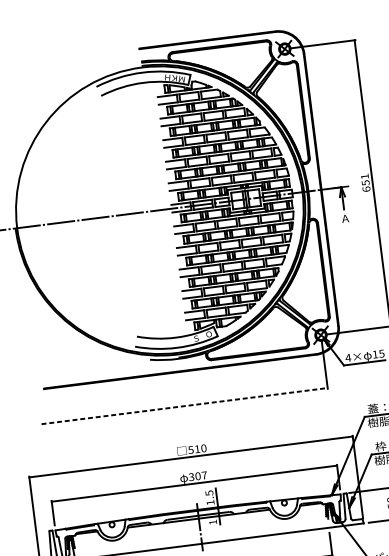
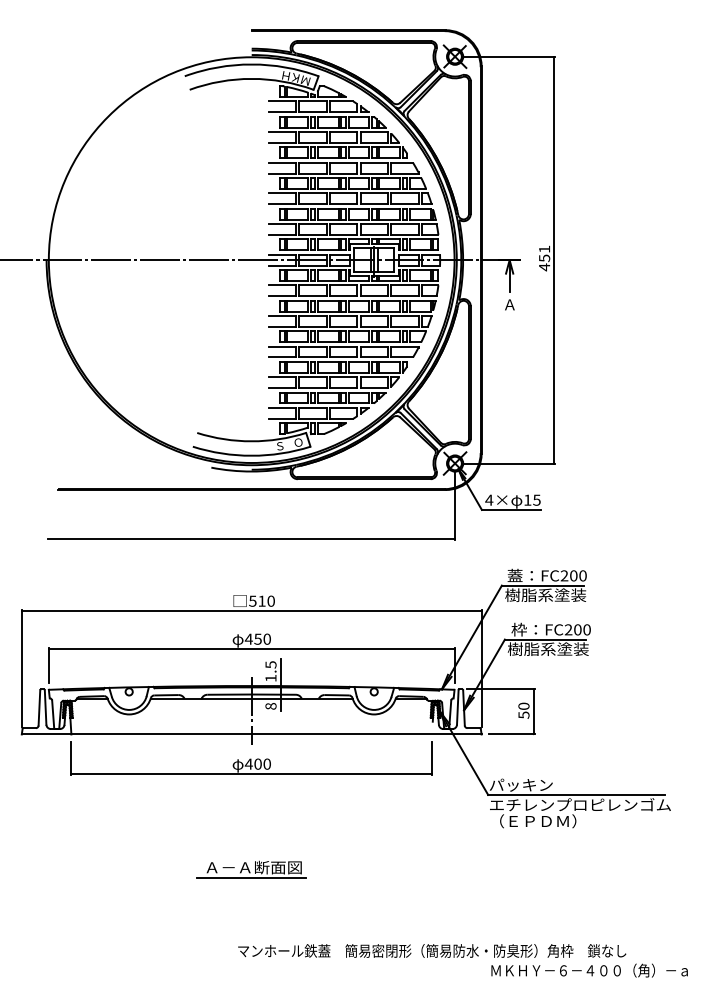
text: (366, 189) -> (544, 267), 651 -> 451
line: (185, 405) -> (252, 538), dashed -> solid
text: (197, 475) -> (257, 638), 307 -> 450
text: (212, 522) -> (270, 706), 1 -> 8

